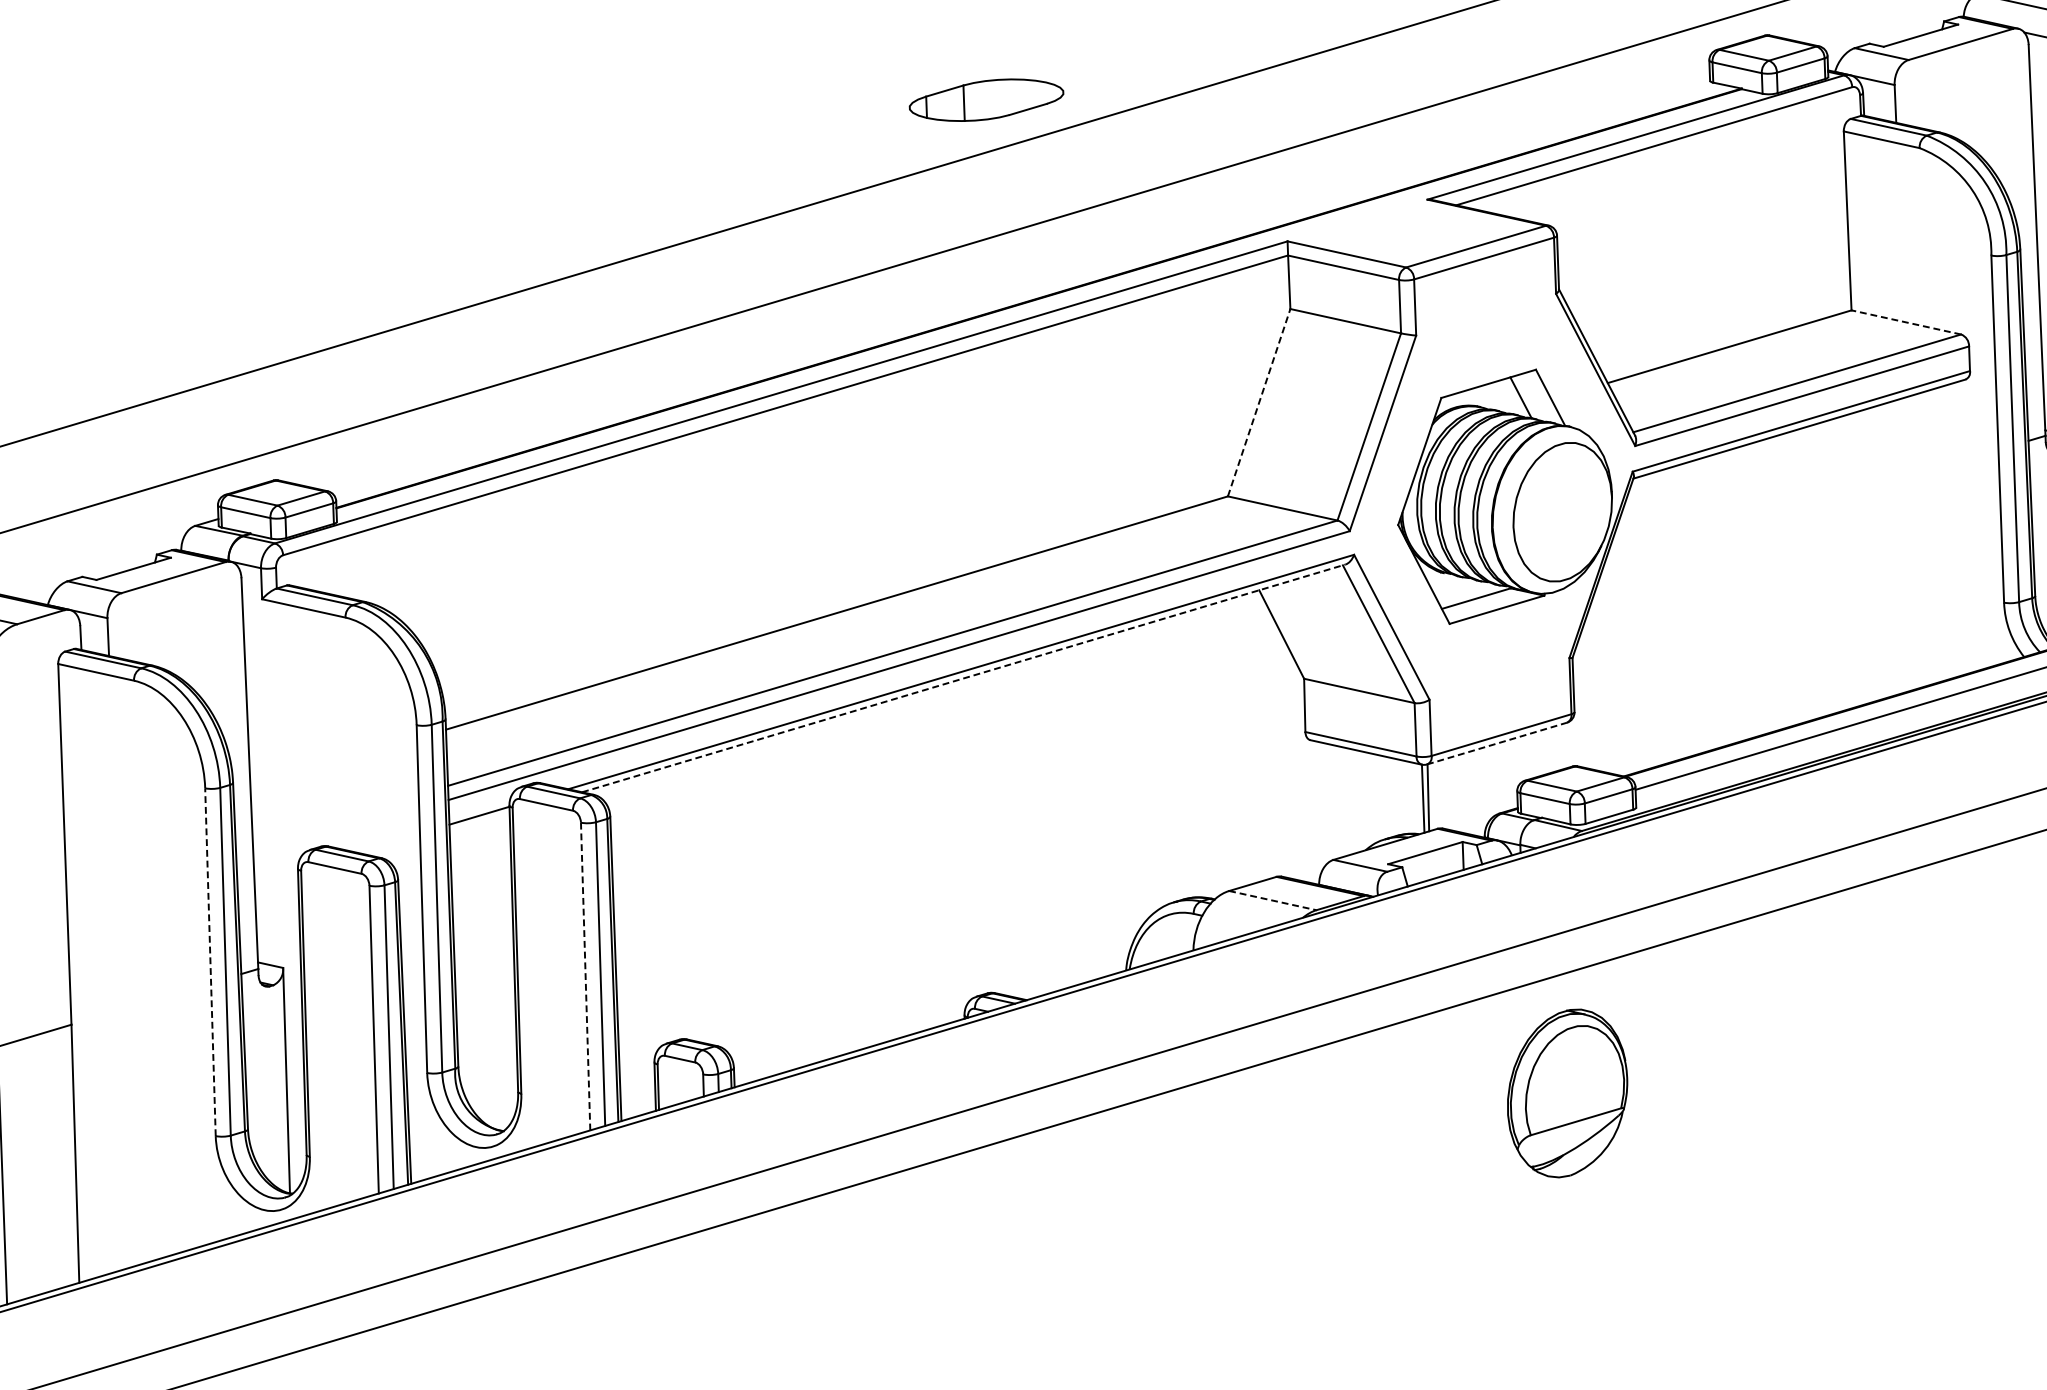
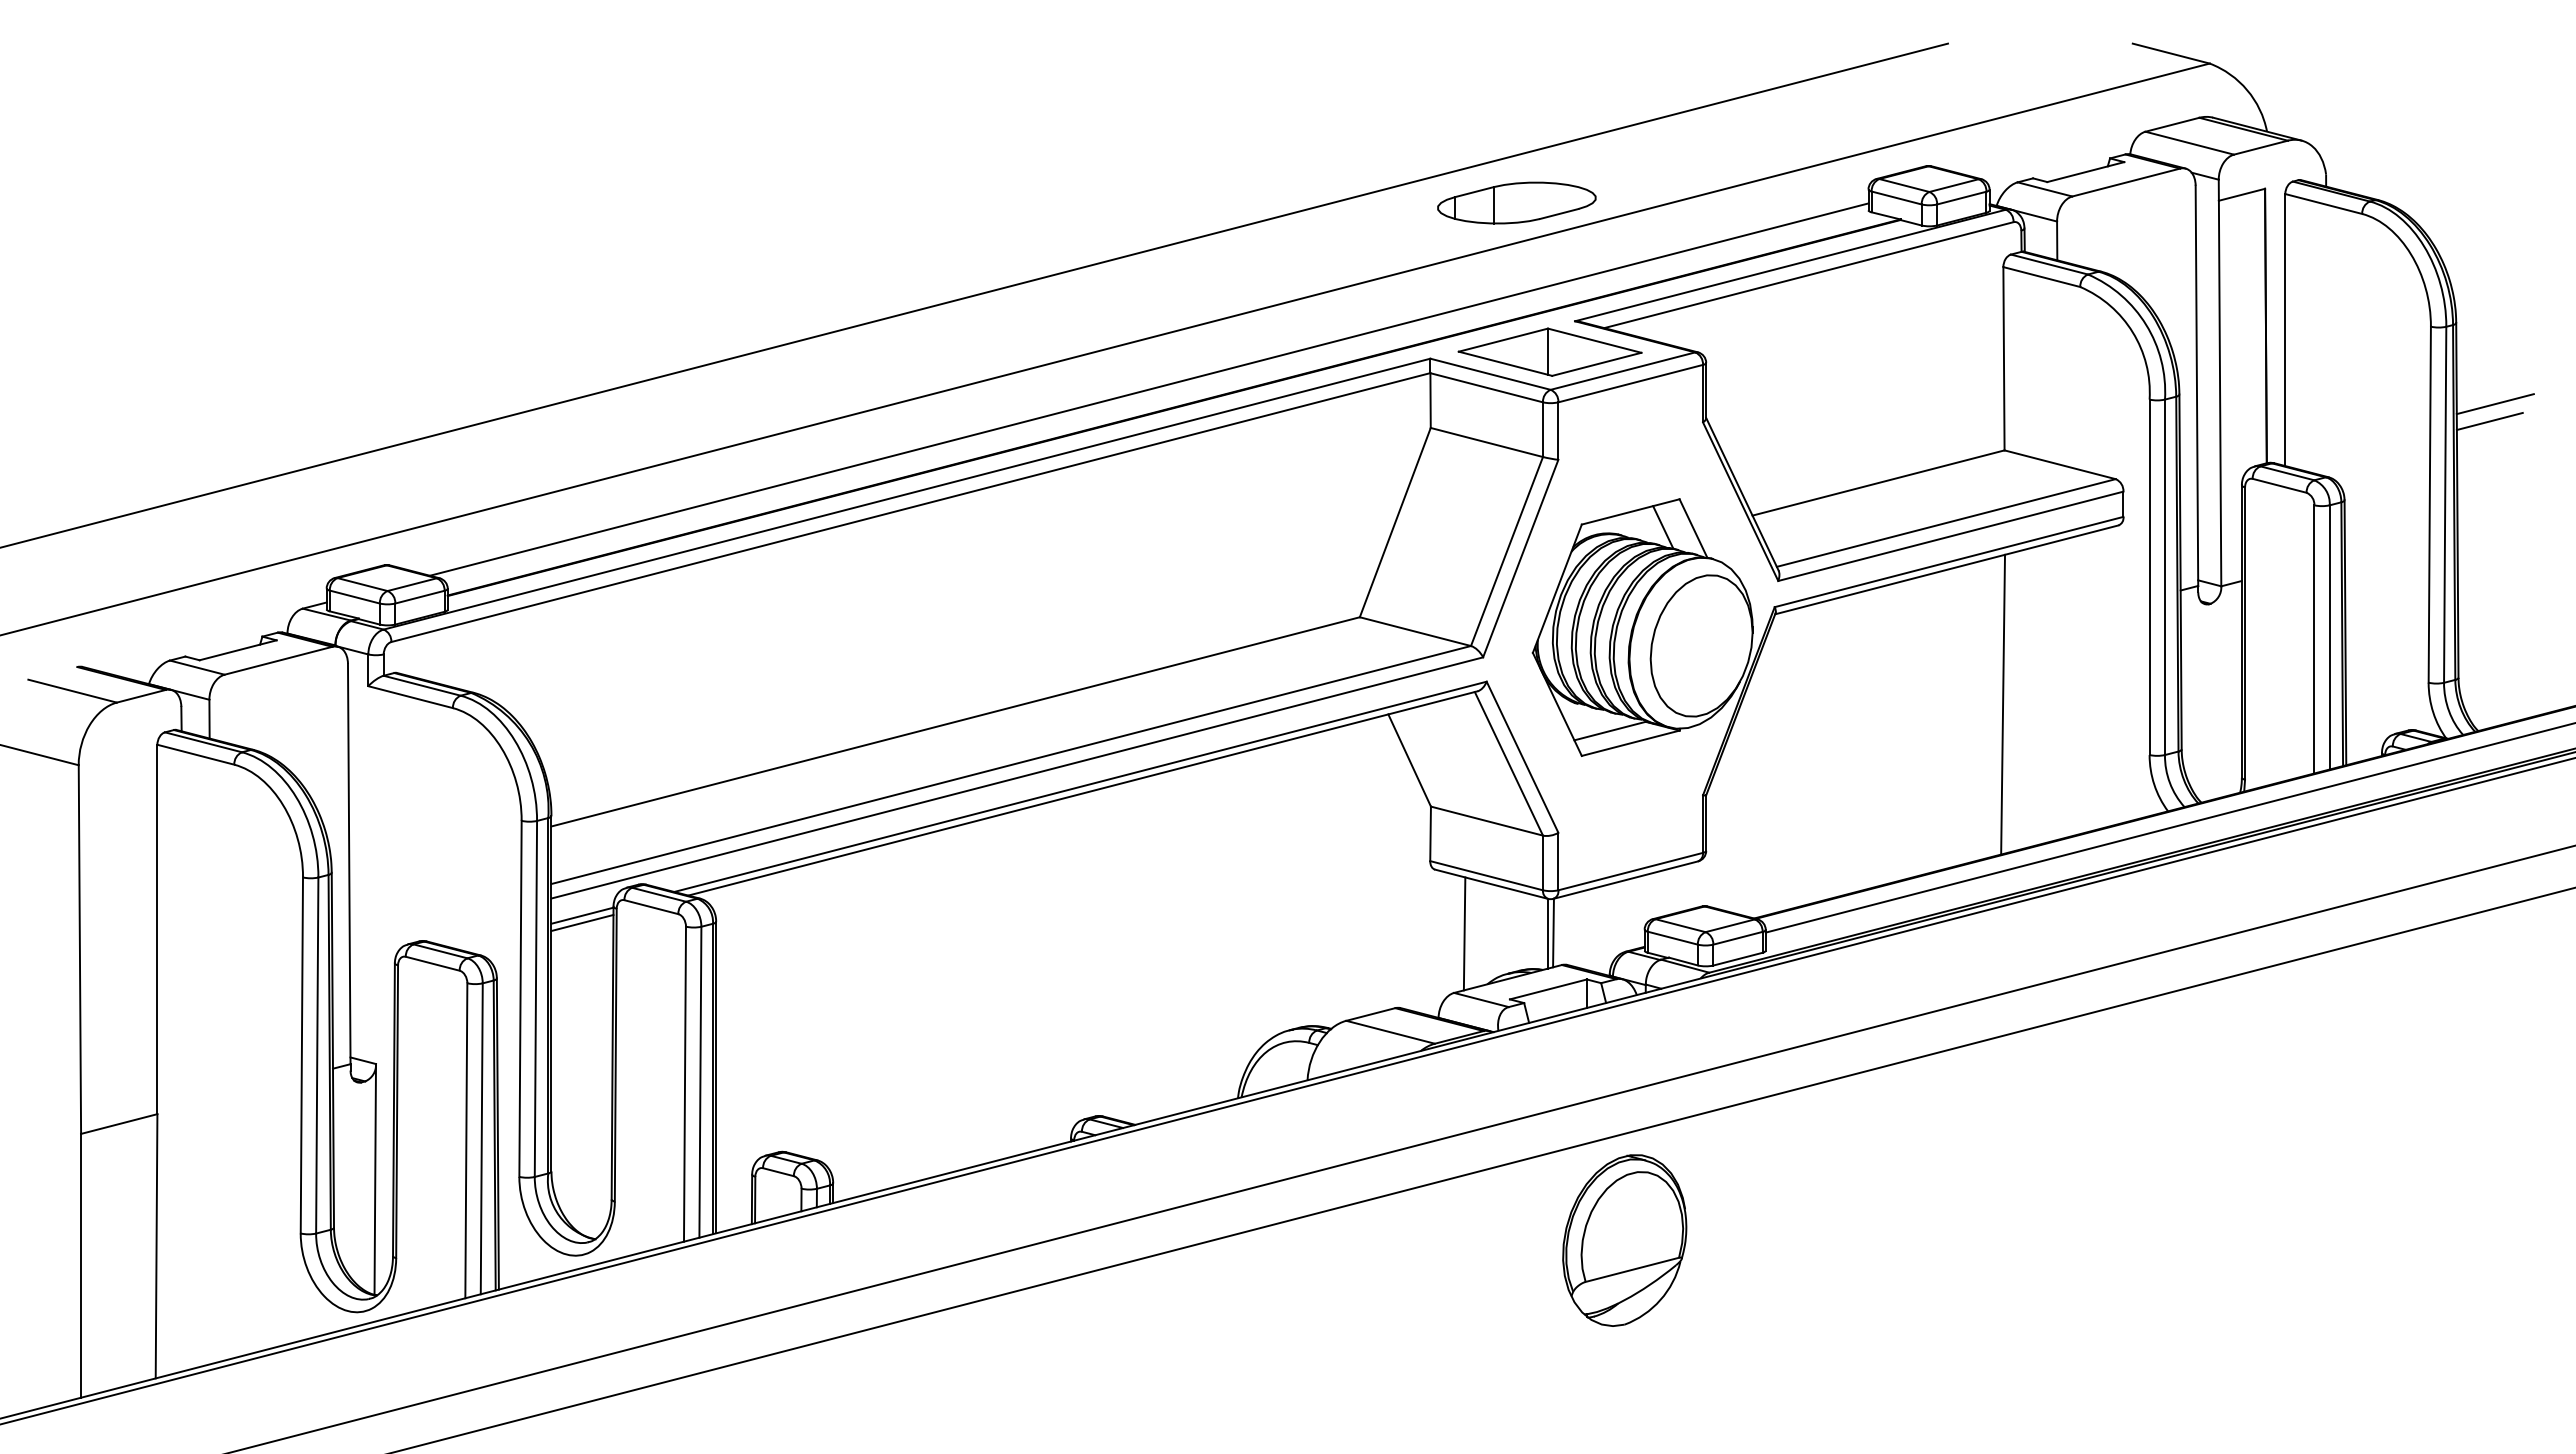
part: (986, 99) -> (1516, 202), moved
part: (1403, 230) -> (1549, 351), added
line: (1013, 281) -> (1148, 389), added
line: (1905, 322) -> (2059, 464), dashed -> solid
line: (1259, 402) -> (1395, 522), dashed -> solid
line: (1859, 558) -> (2003, 704), added
line: (963, 678) -> (1082, 793), dashed -> solid
line: (1496, 743) -> (1625, 880), dashed -> solid
line: (1341, 801) -> (1464, 933), added
line: (479, 822) -> (582, 922), added
line: (1272, 900) -> (1390, 1032), dashed -> solid
line: (210, 961) -> (301, 1054), dashed -> solid
line: (586, 976) -> (685, 1084), dashed -> solid
part: (1567, 1093) -> (1624, 1240), moved

